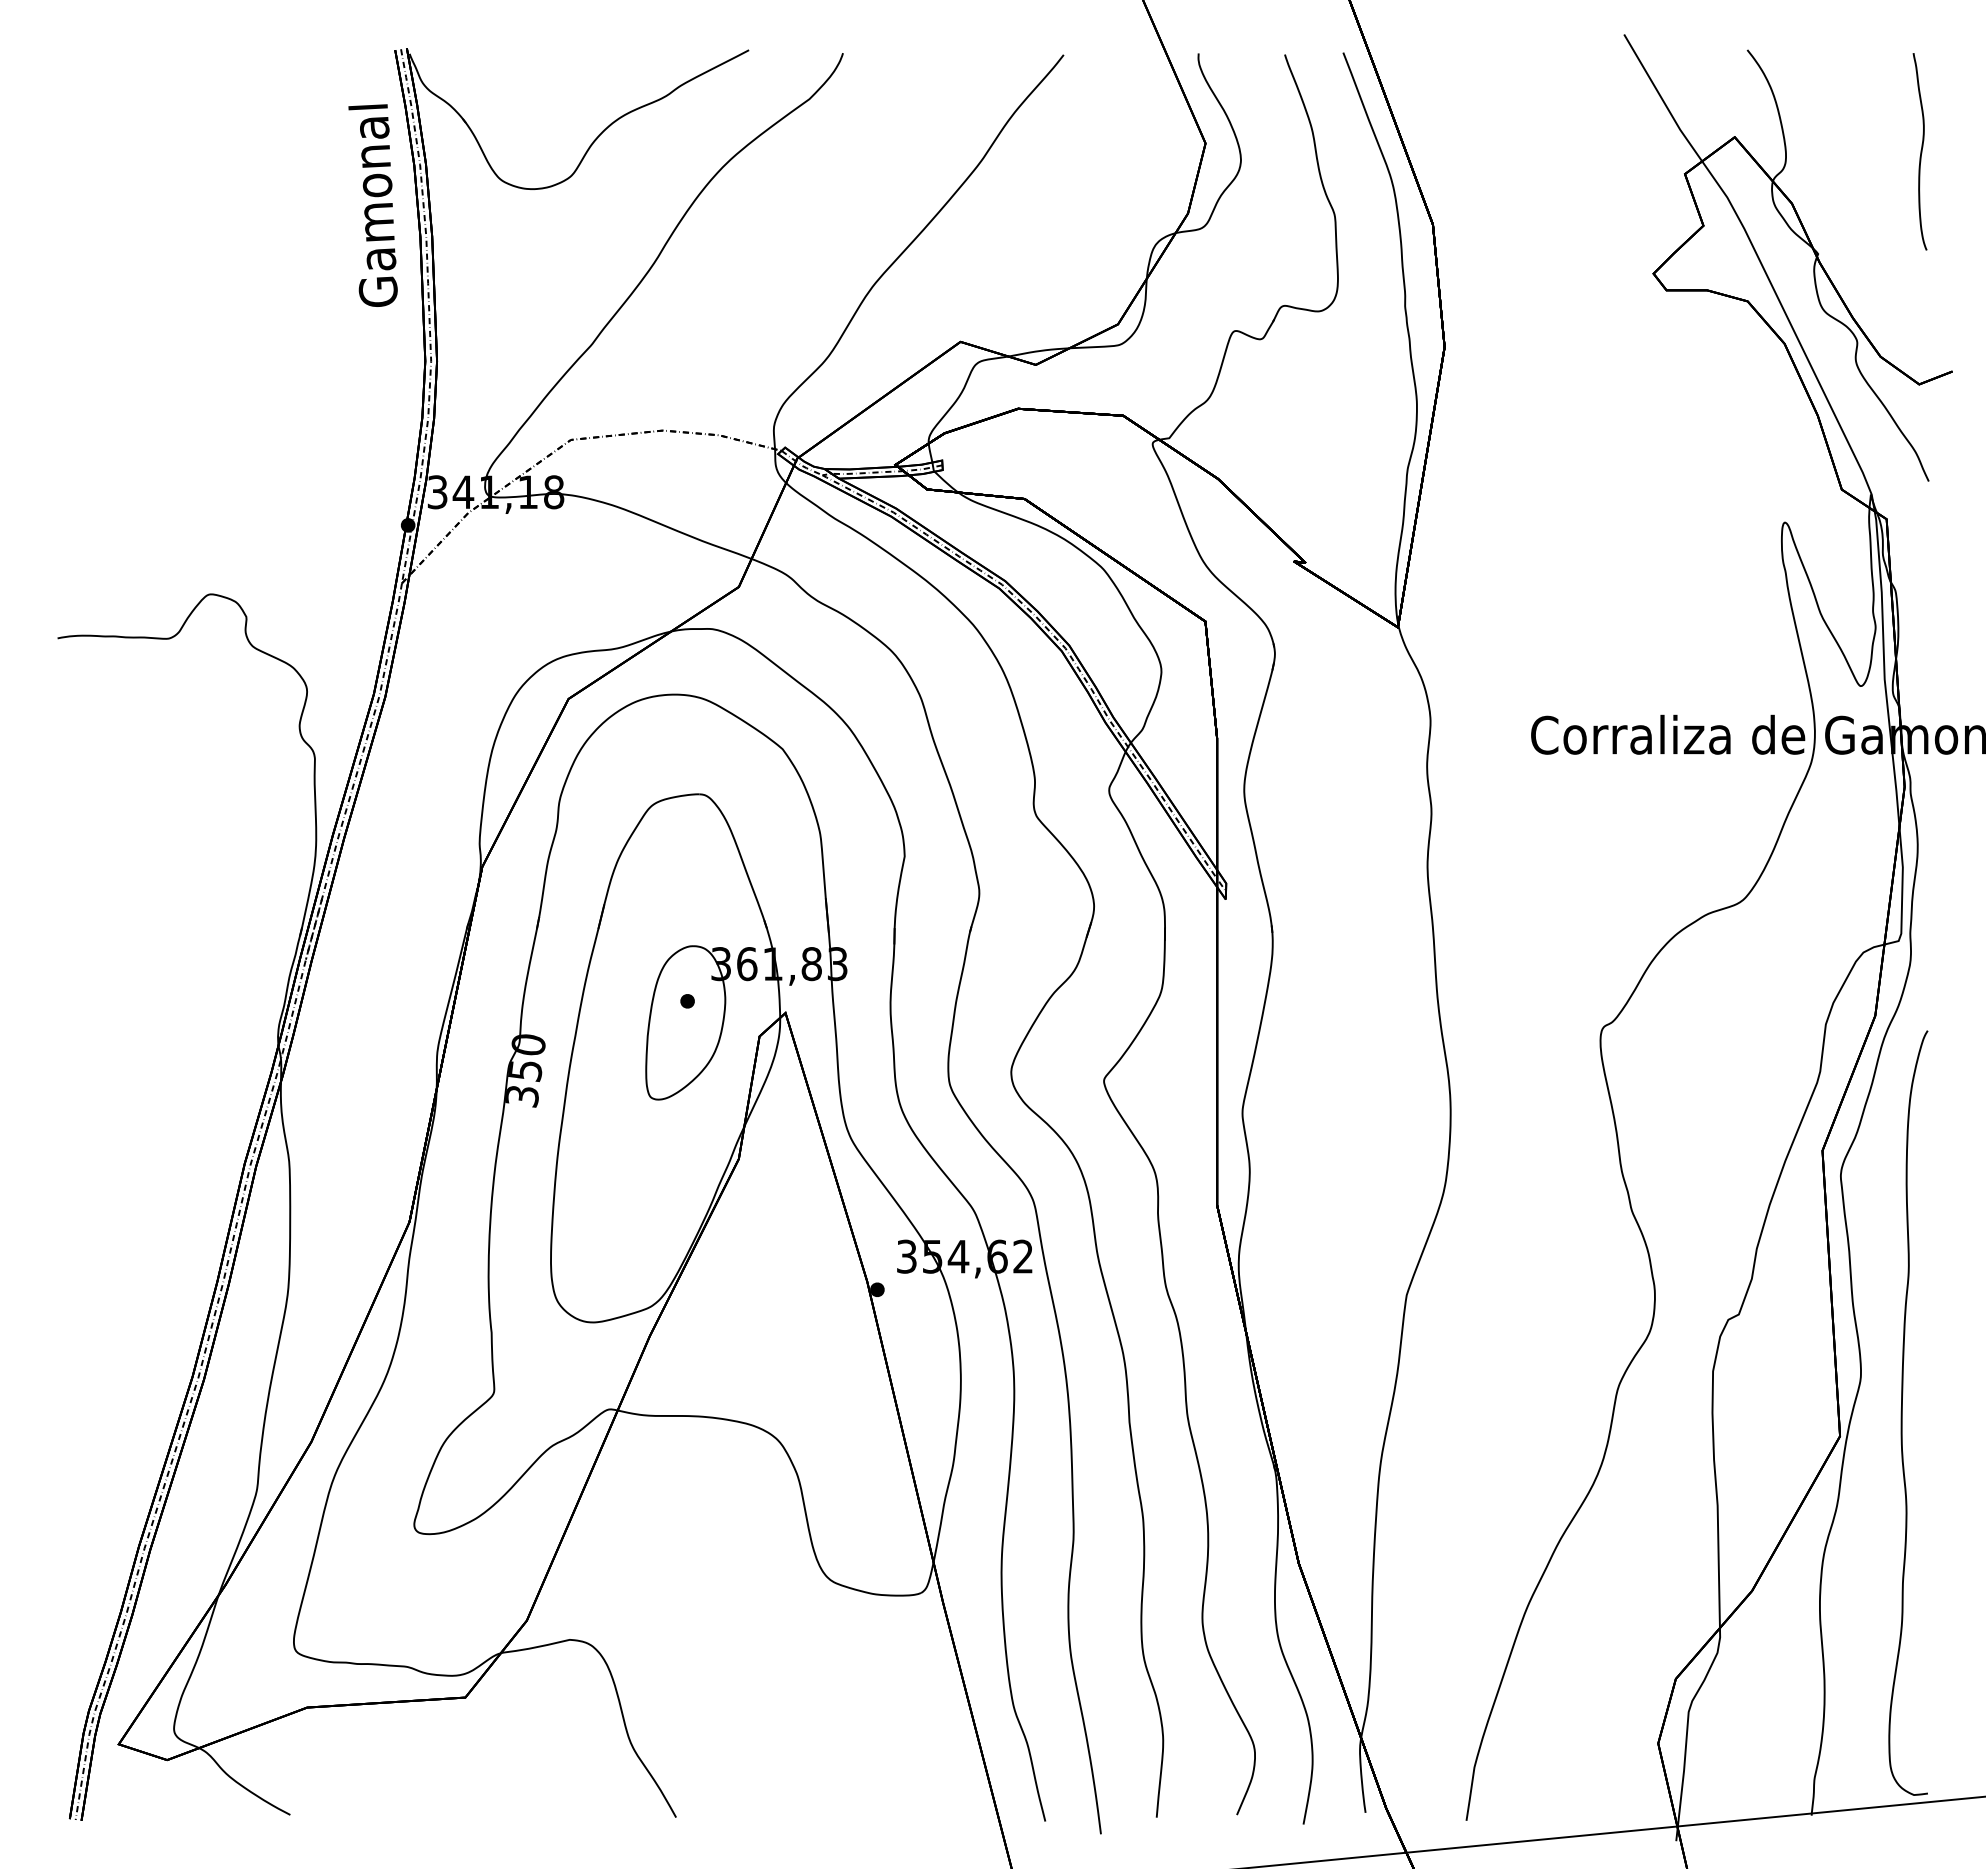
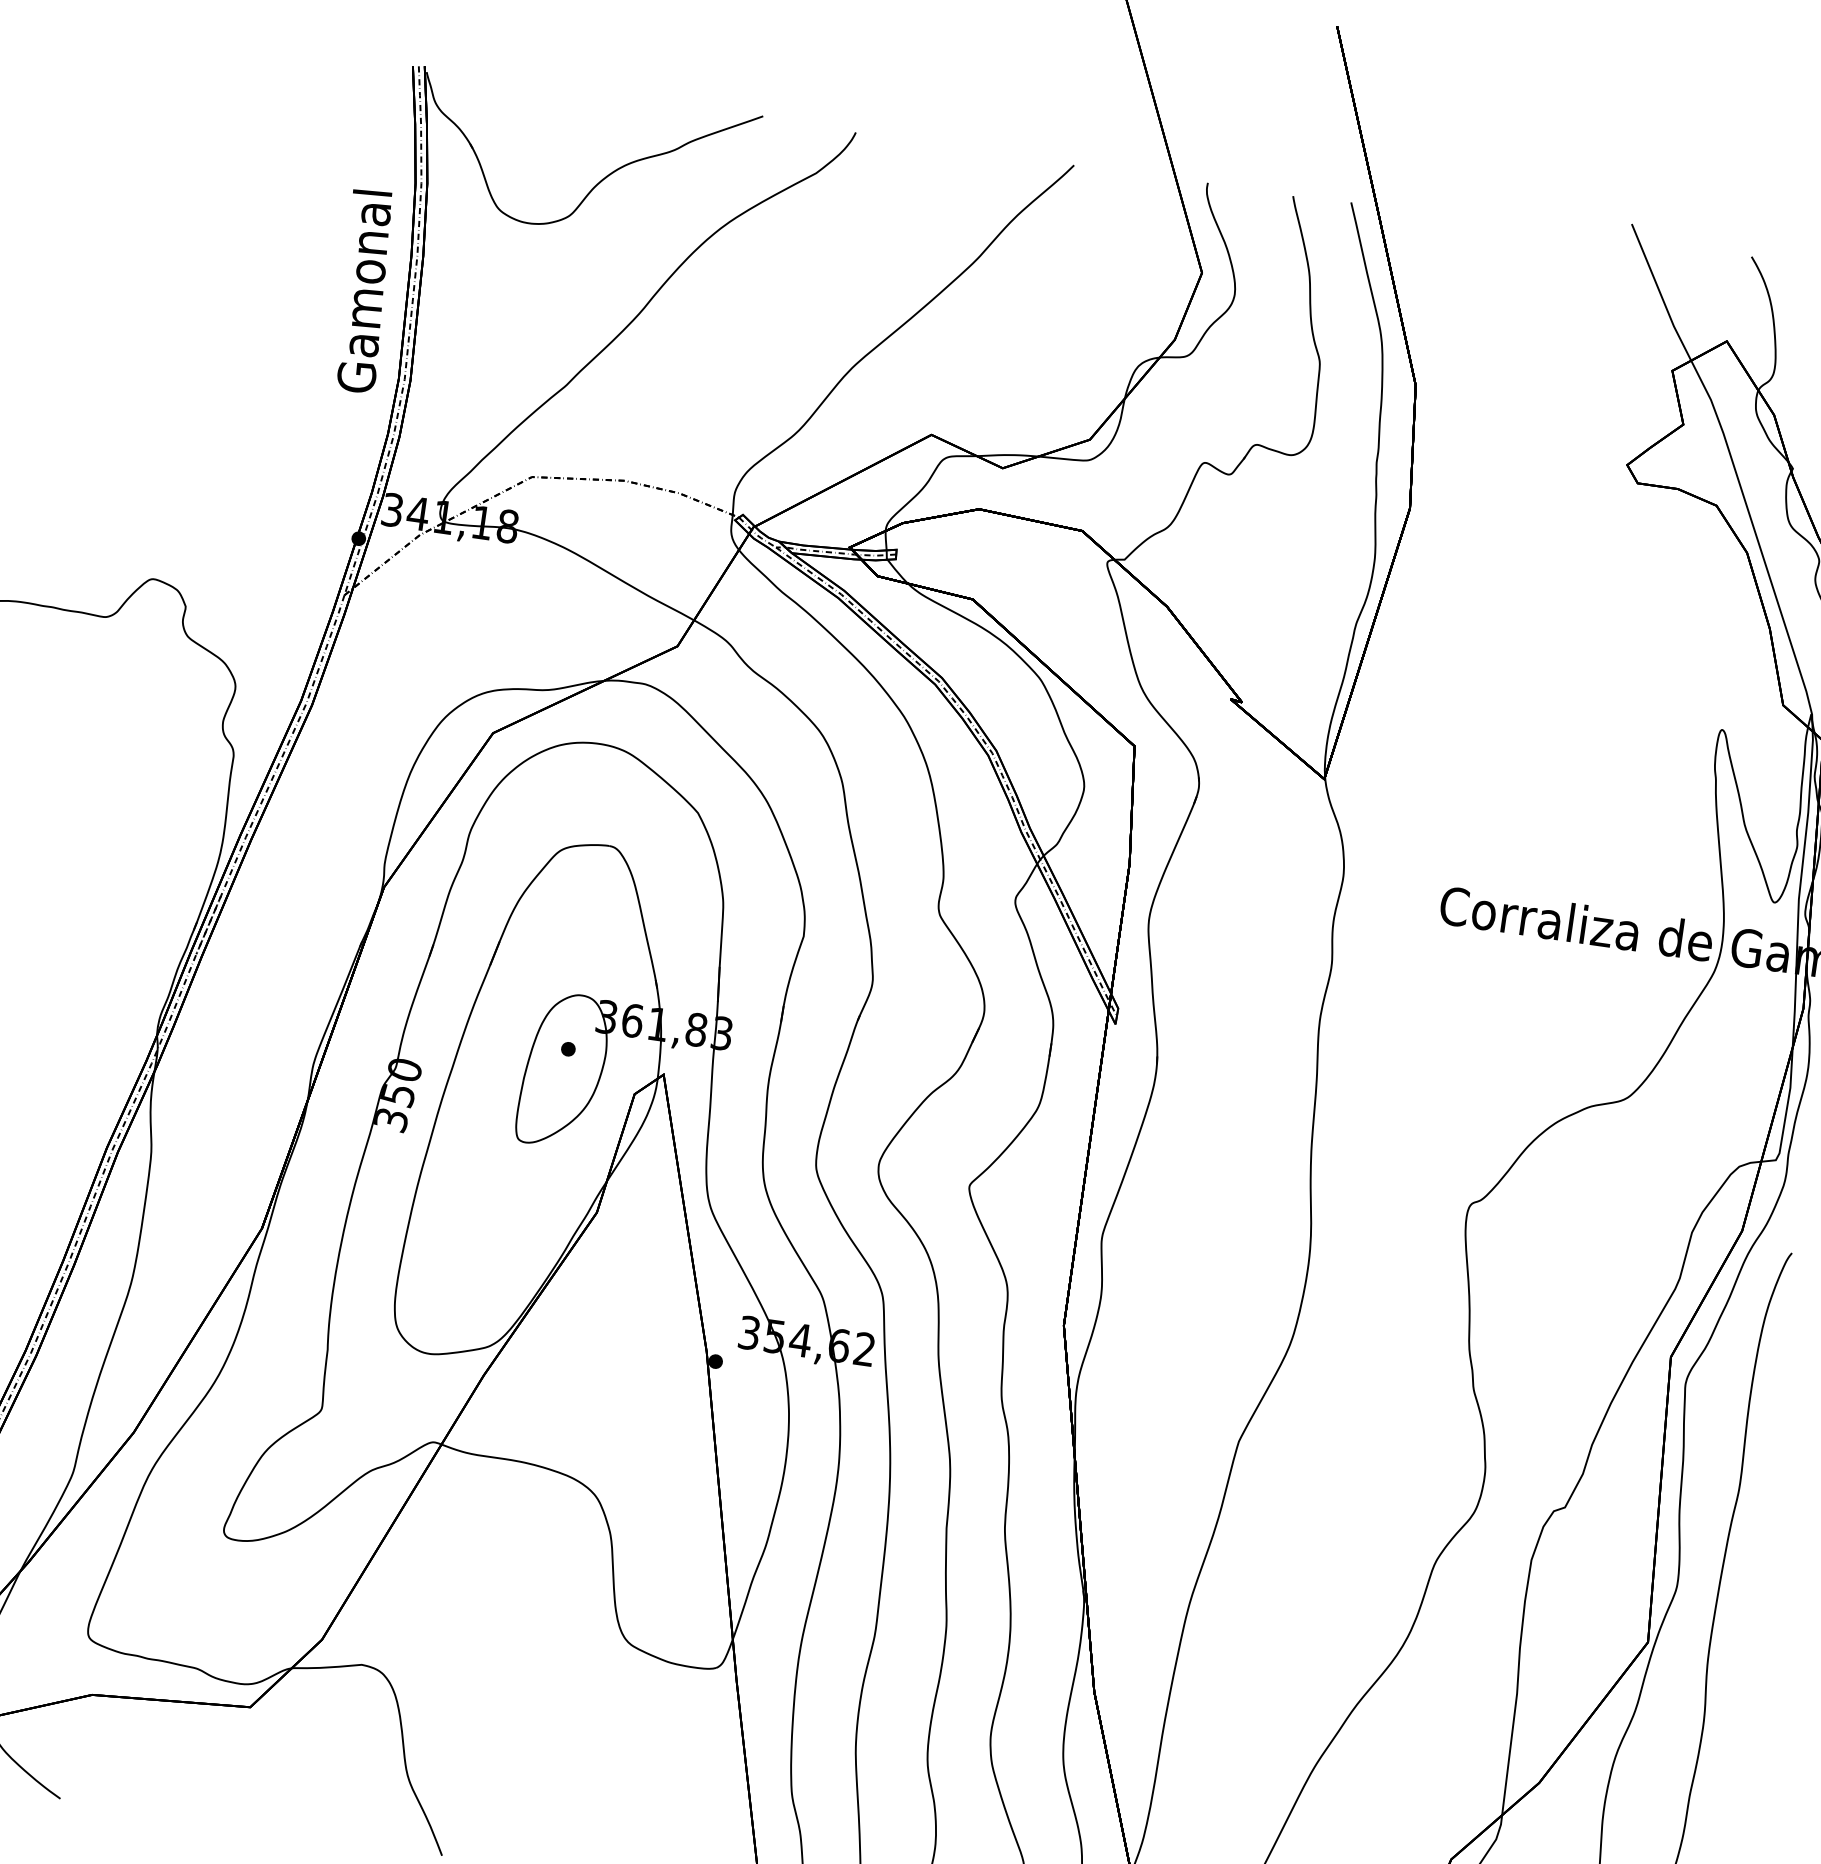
text: (372, 205) -> (363, 290), moved

